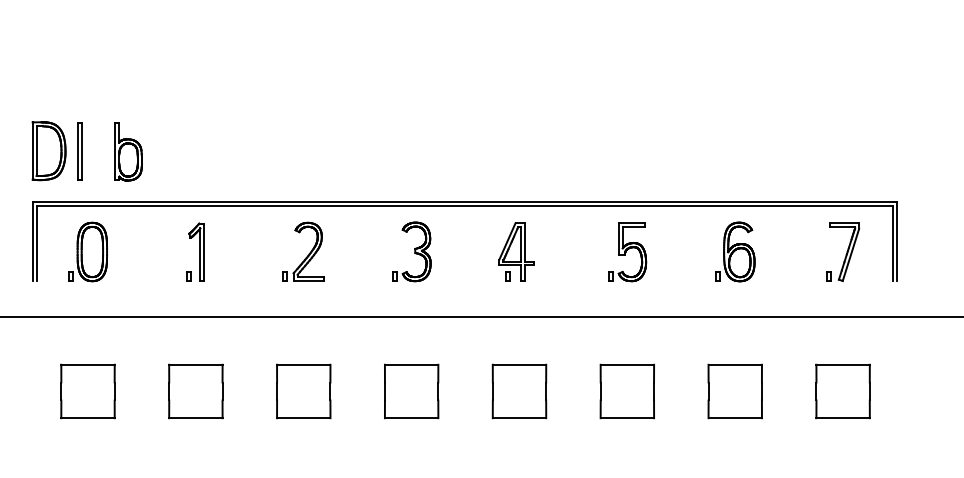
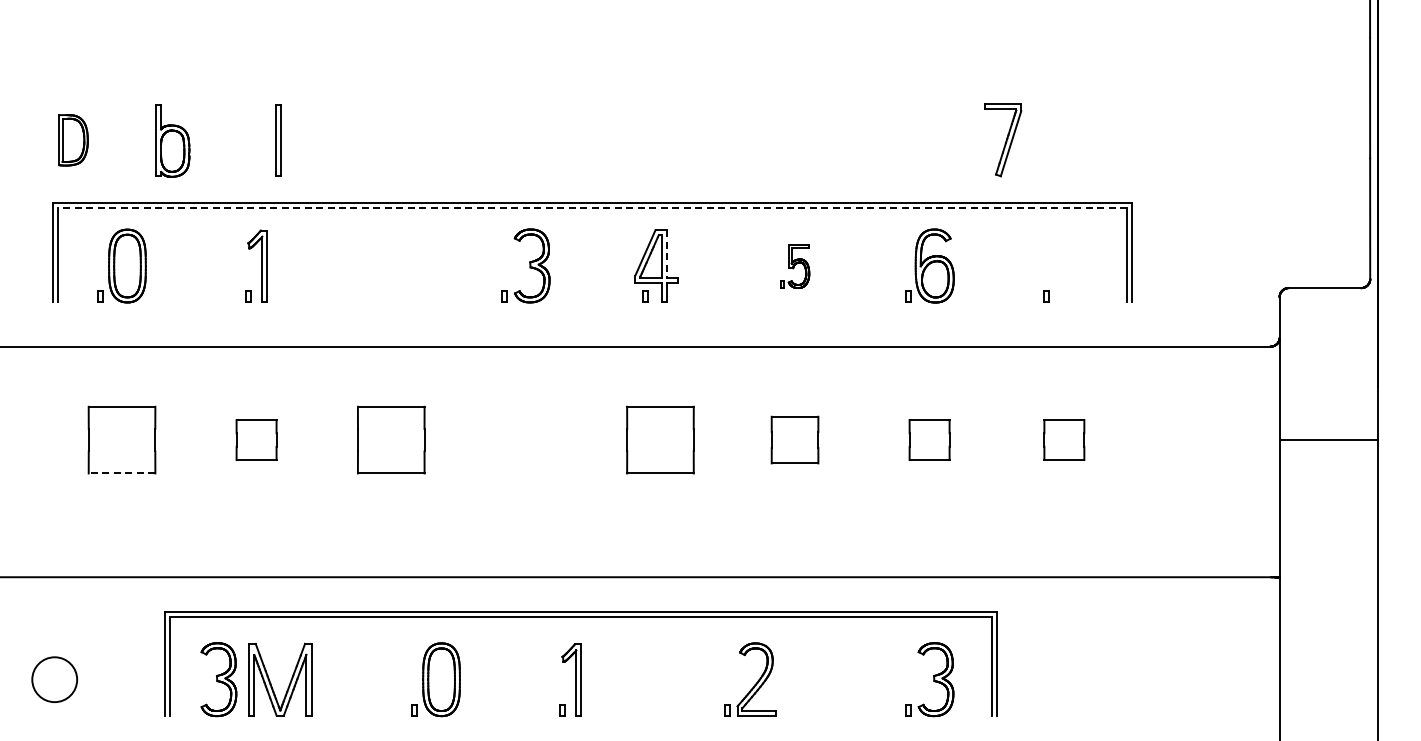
part: (49, 151) -> (73, 140), size x0.7
part: (79, 151) -> (278, 140), moved
line: (465, 205) -> (592, 208), solid -> dashed
line: (525, 242) -> (667, 254), solid -> dashed
part: (627, 252) -> (795, 266), size x0.6
part: (844, 252) -> (1003, 140), moved
part: (308, 253) -> (397, 268), removed
part: (195, 390) -> (256, 439), size x0.6
part: (411, 390) -> (525, 439), removed
part: (626, 390) -> (794, 439), size x0.7
part: (735, 390) -> (929, 439), size x0.6
part: (843, 390) -> (1064, 439), size x0.6
line: (87, 418) -> (121, 473), solid -> dashed

